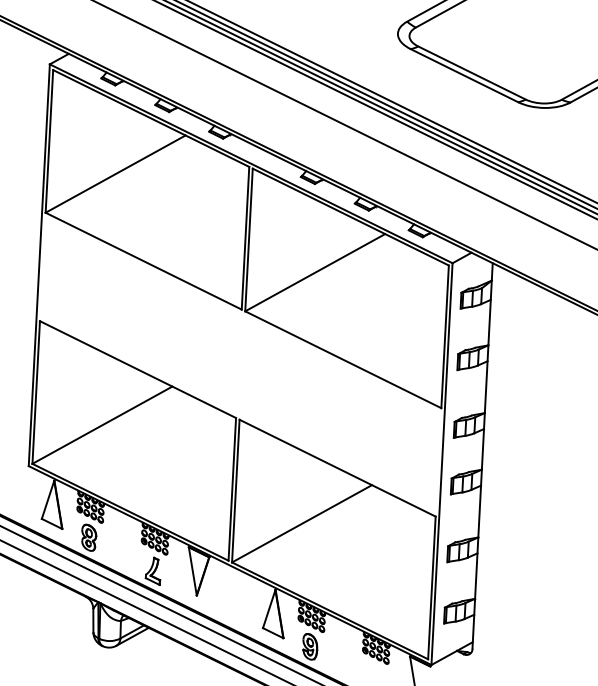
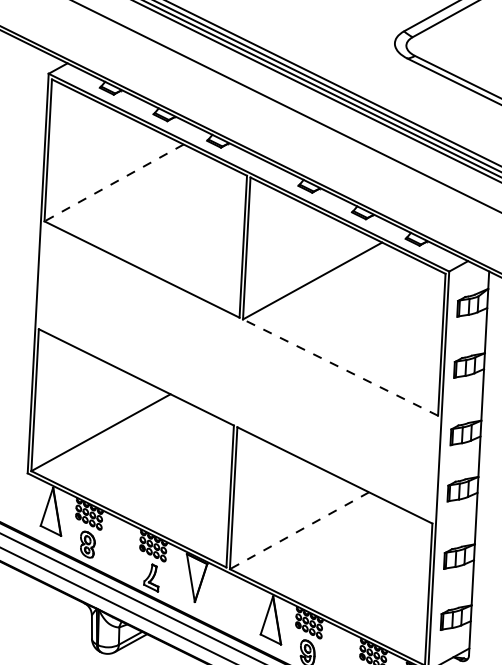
line: (115, 174) -> (113, 183), solid -> dashed
line: (342, 359) -> (339, 367), solid -> dashed
line: (302, 523) -> (299, 530), solid -> dashed

